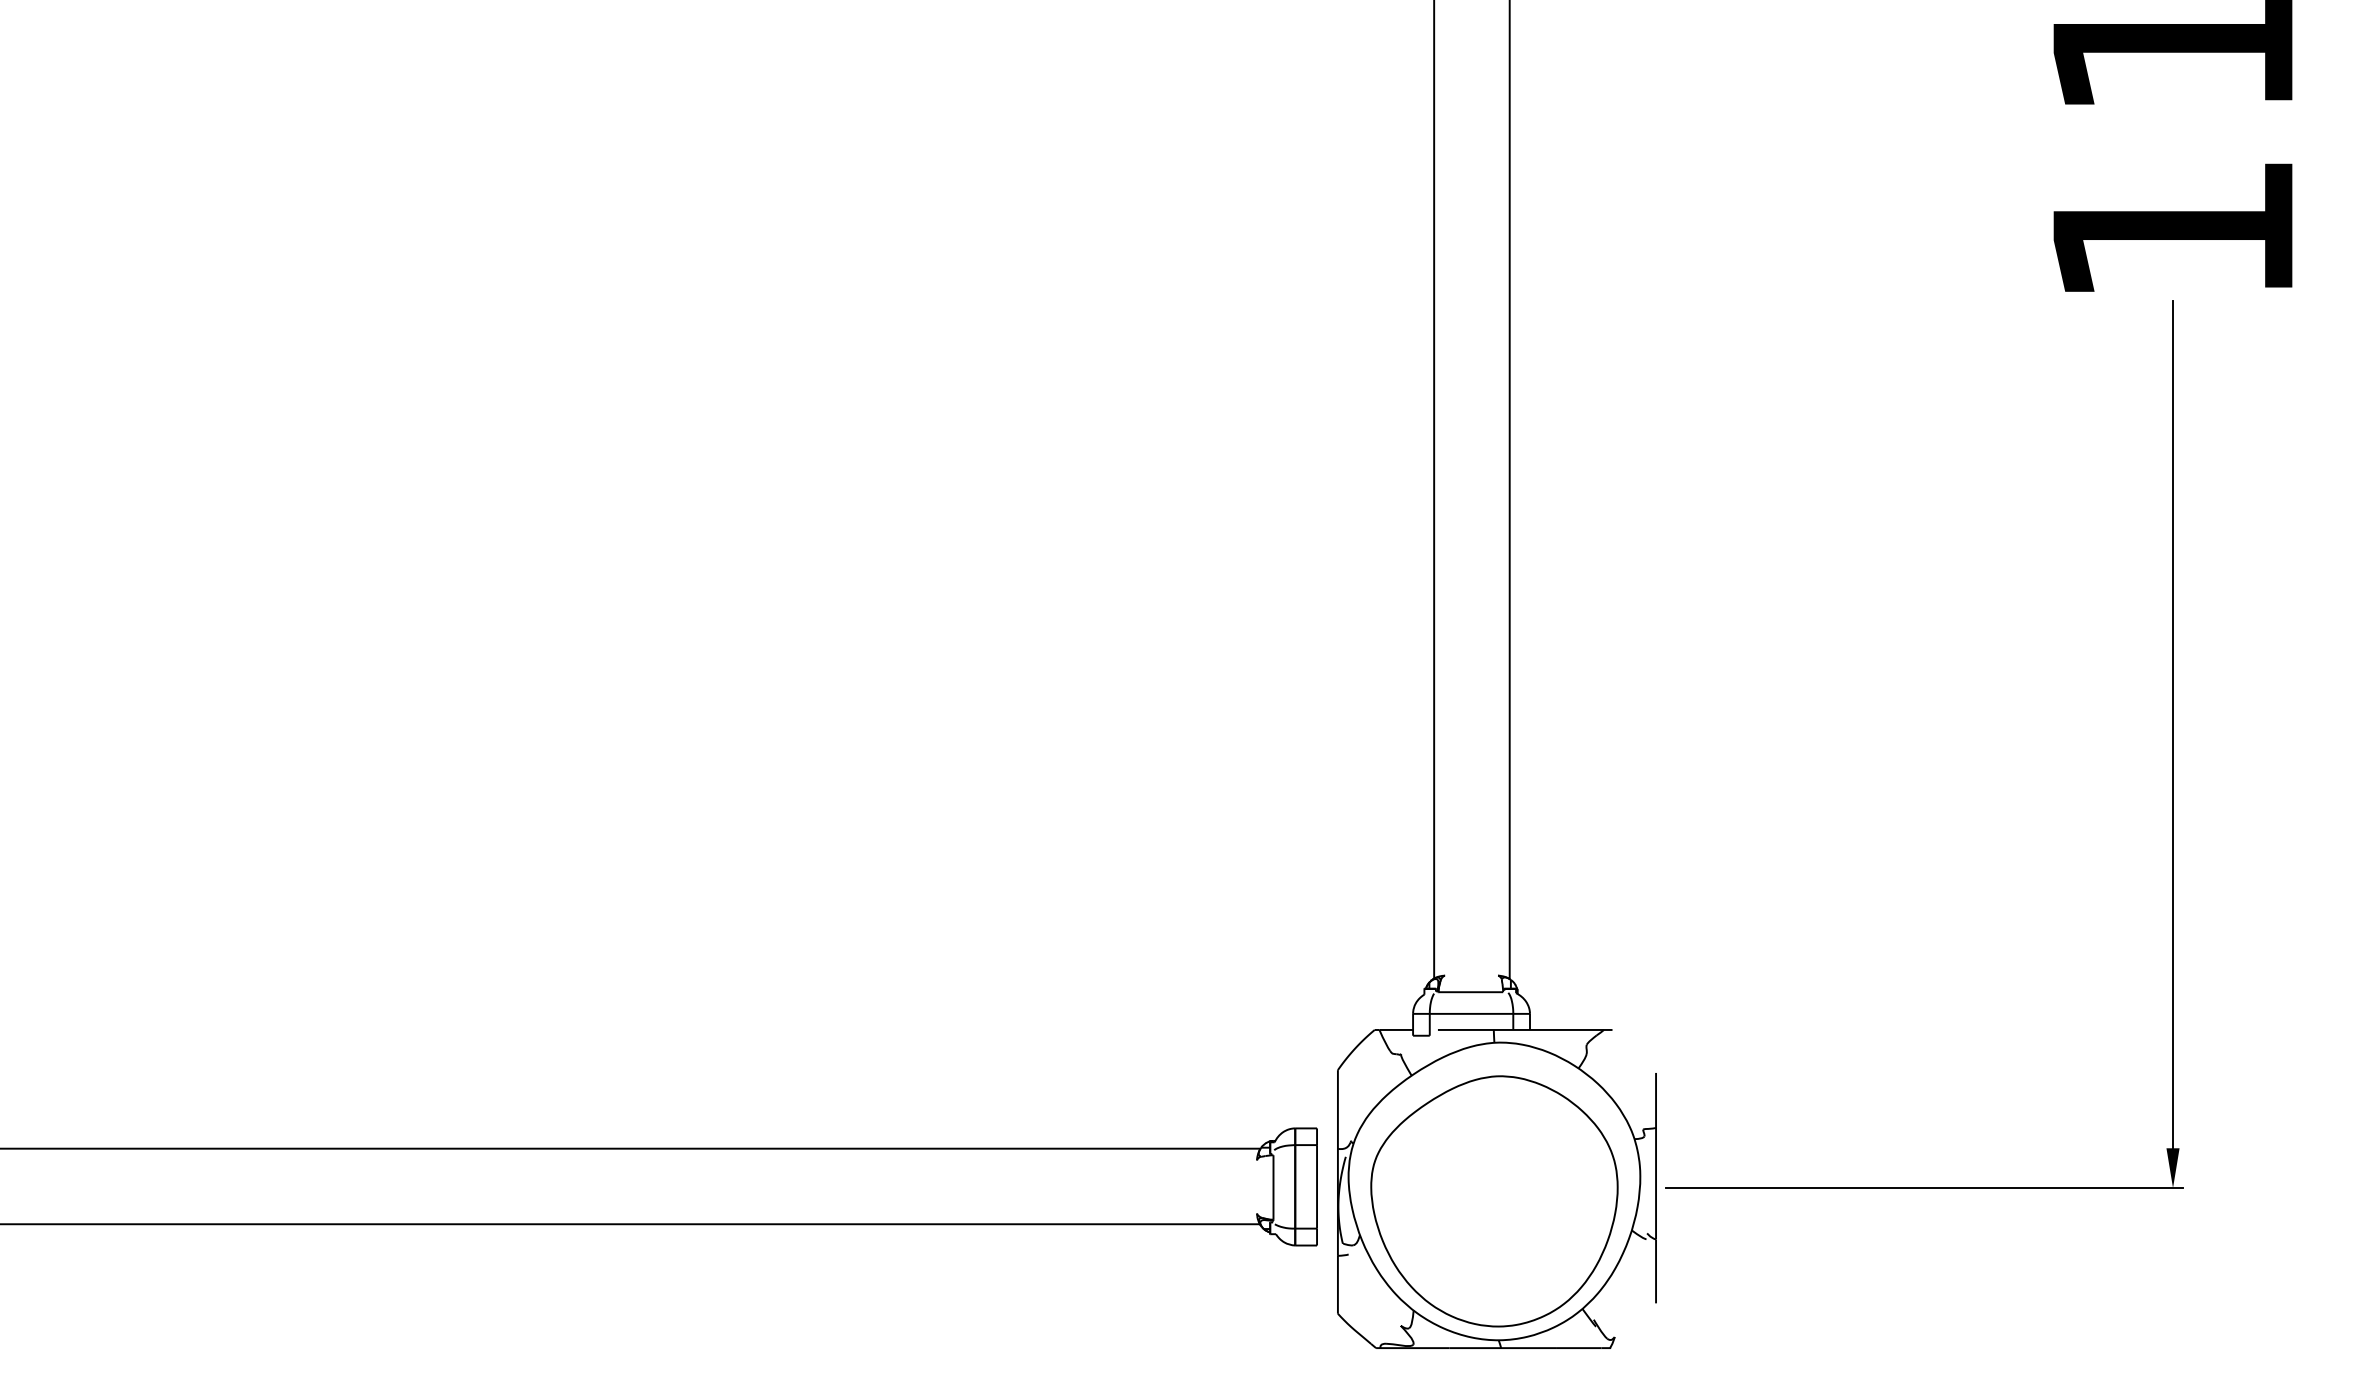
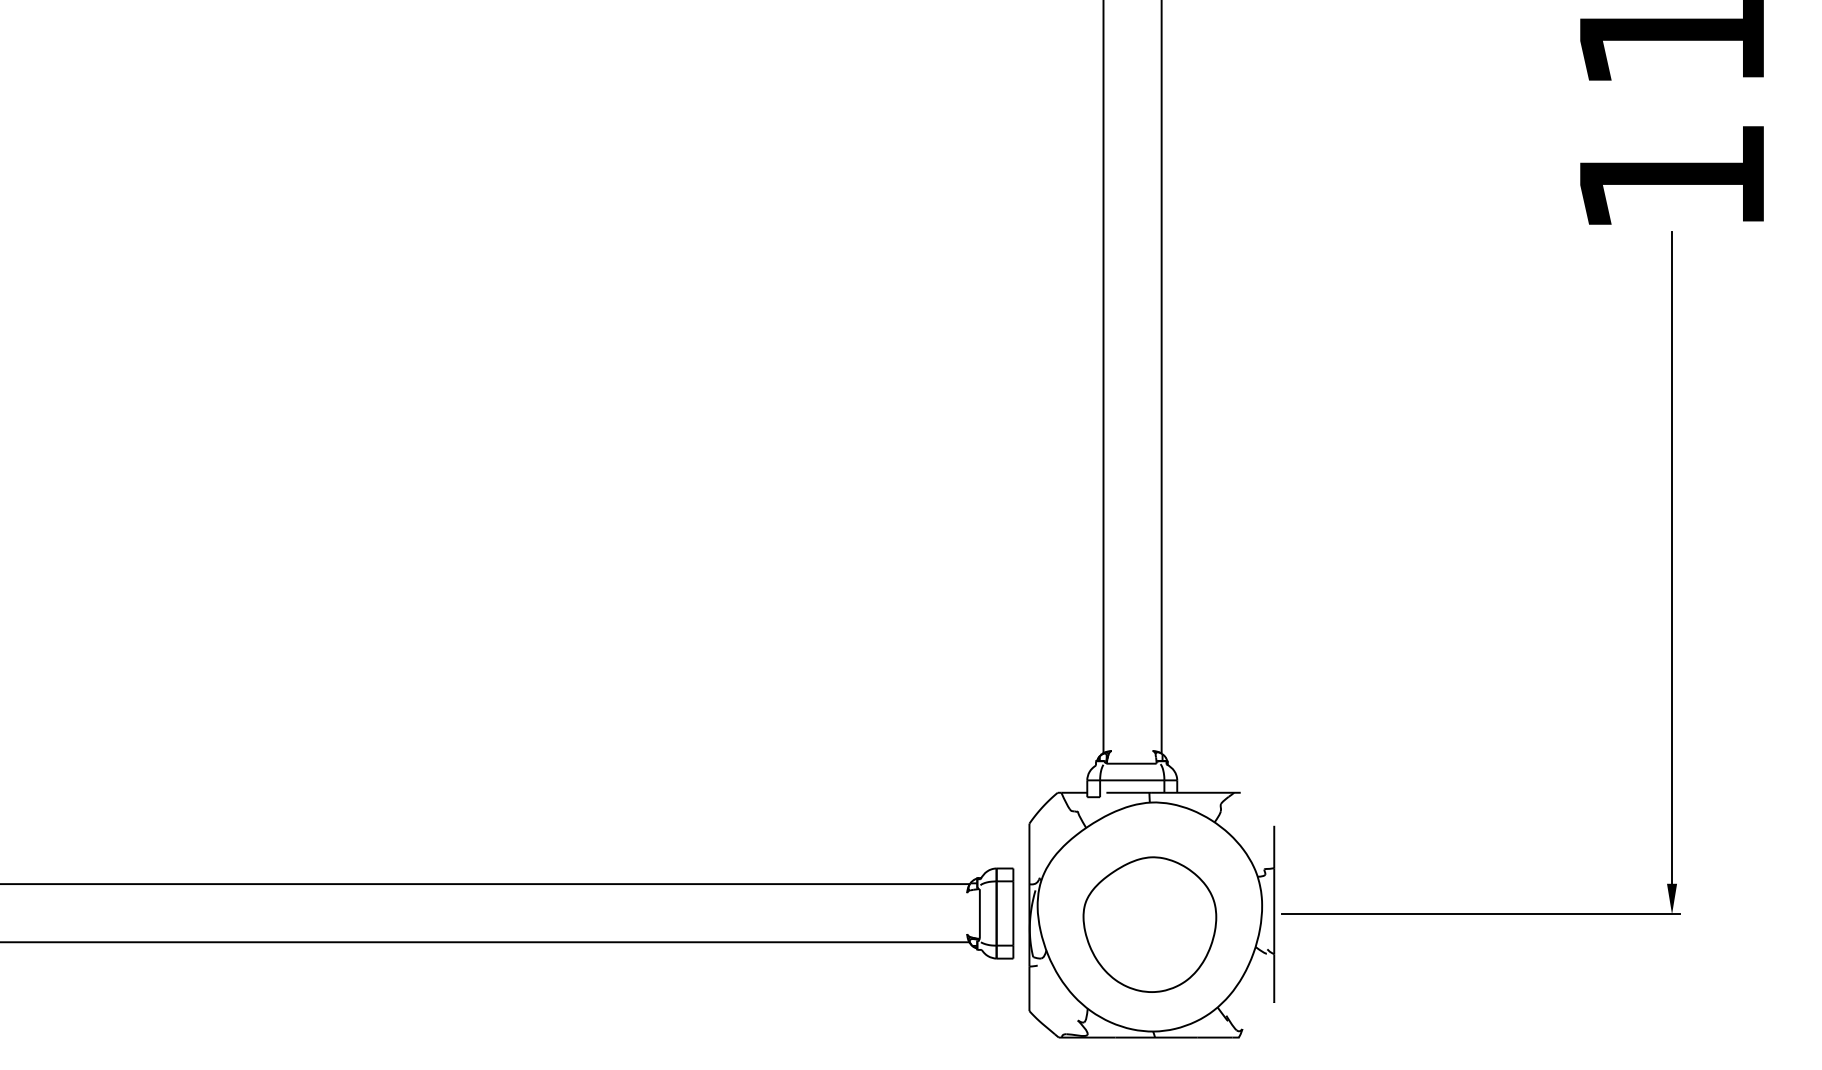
part: (1494, 1201) -> (1149, 924), size x0.7

